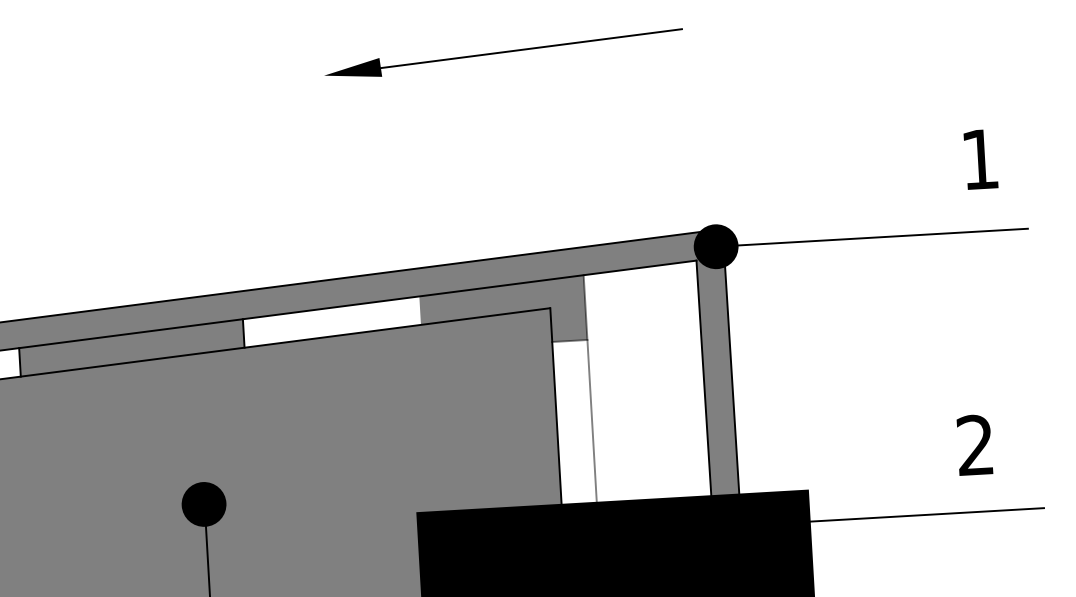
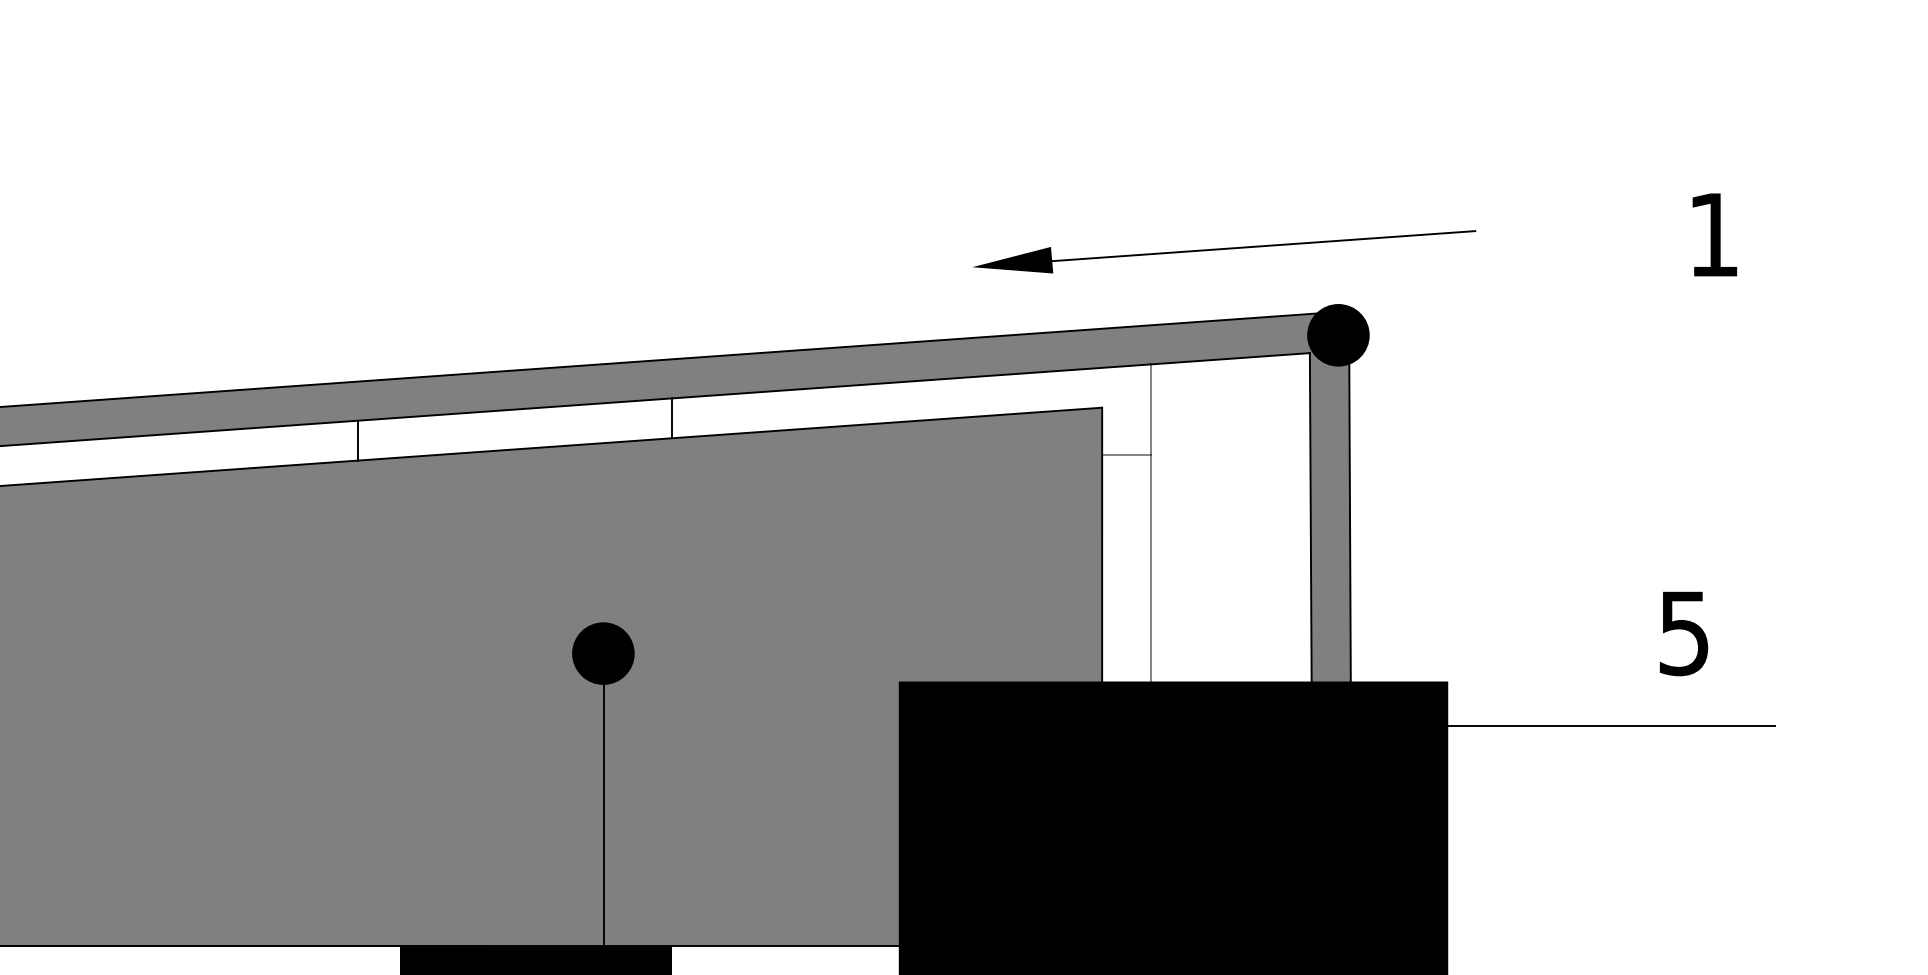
part: (503, 54) -> (1224, 251), moved
line: (875, 237) -> (1561, 335), removed
fill: (502, 312) -> (1035, 409), removed
fill: (132, 347) -> (515, 429), removed
text: (974, 445) -> (1683, 633), 2 -> 5

